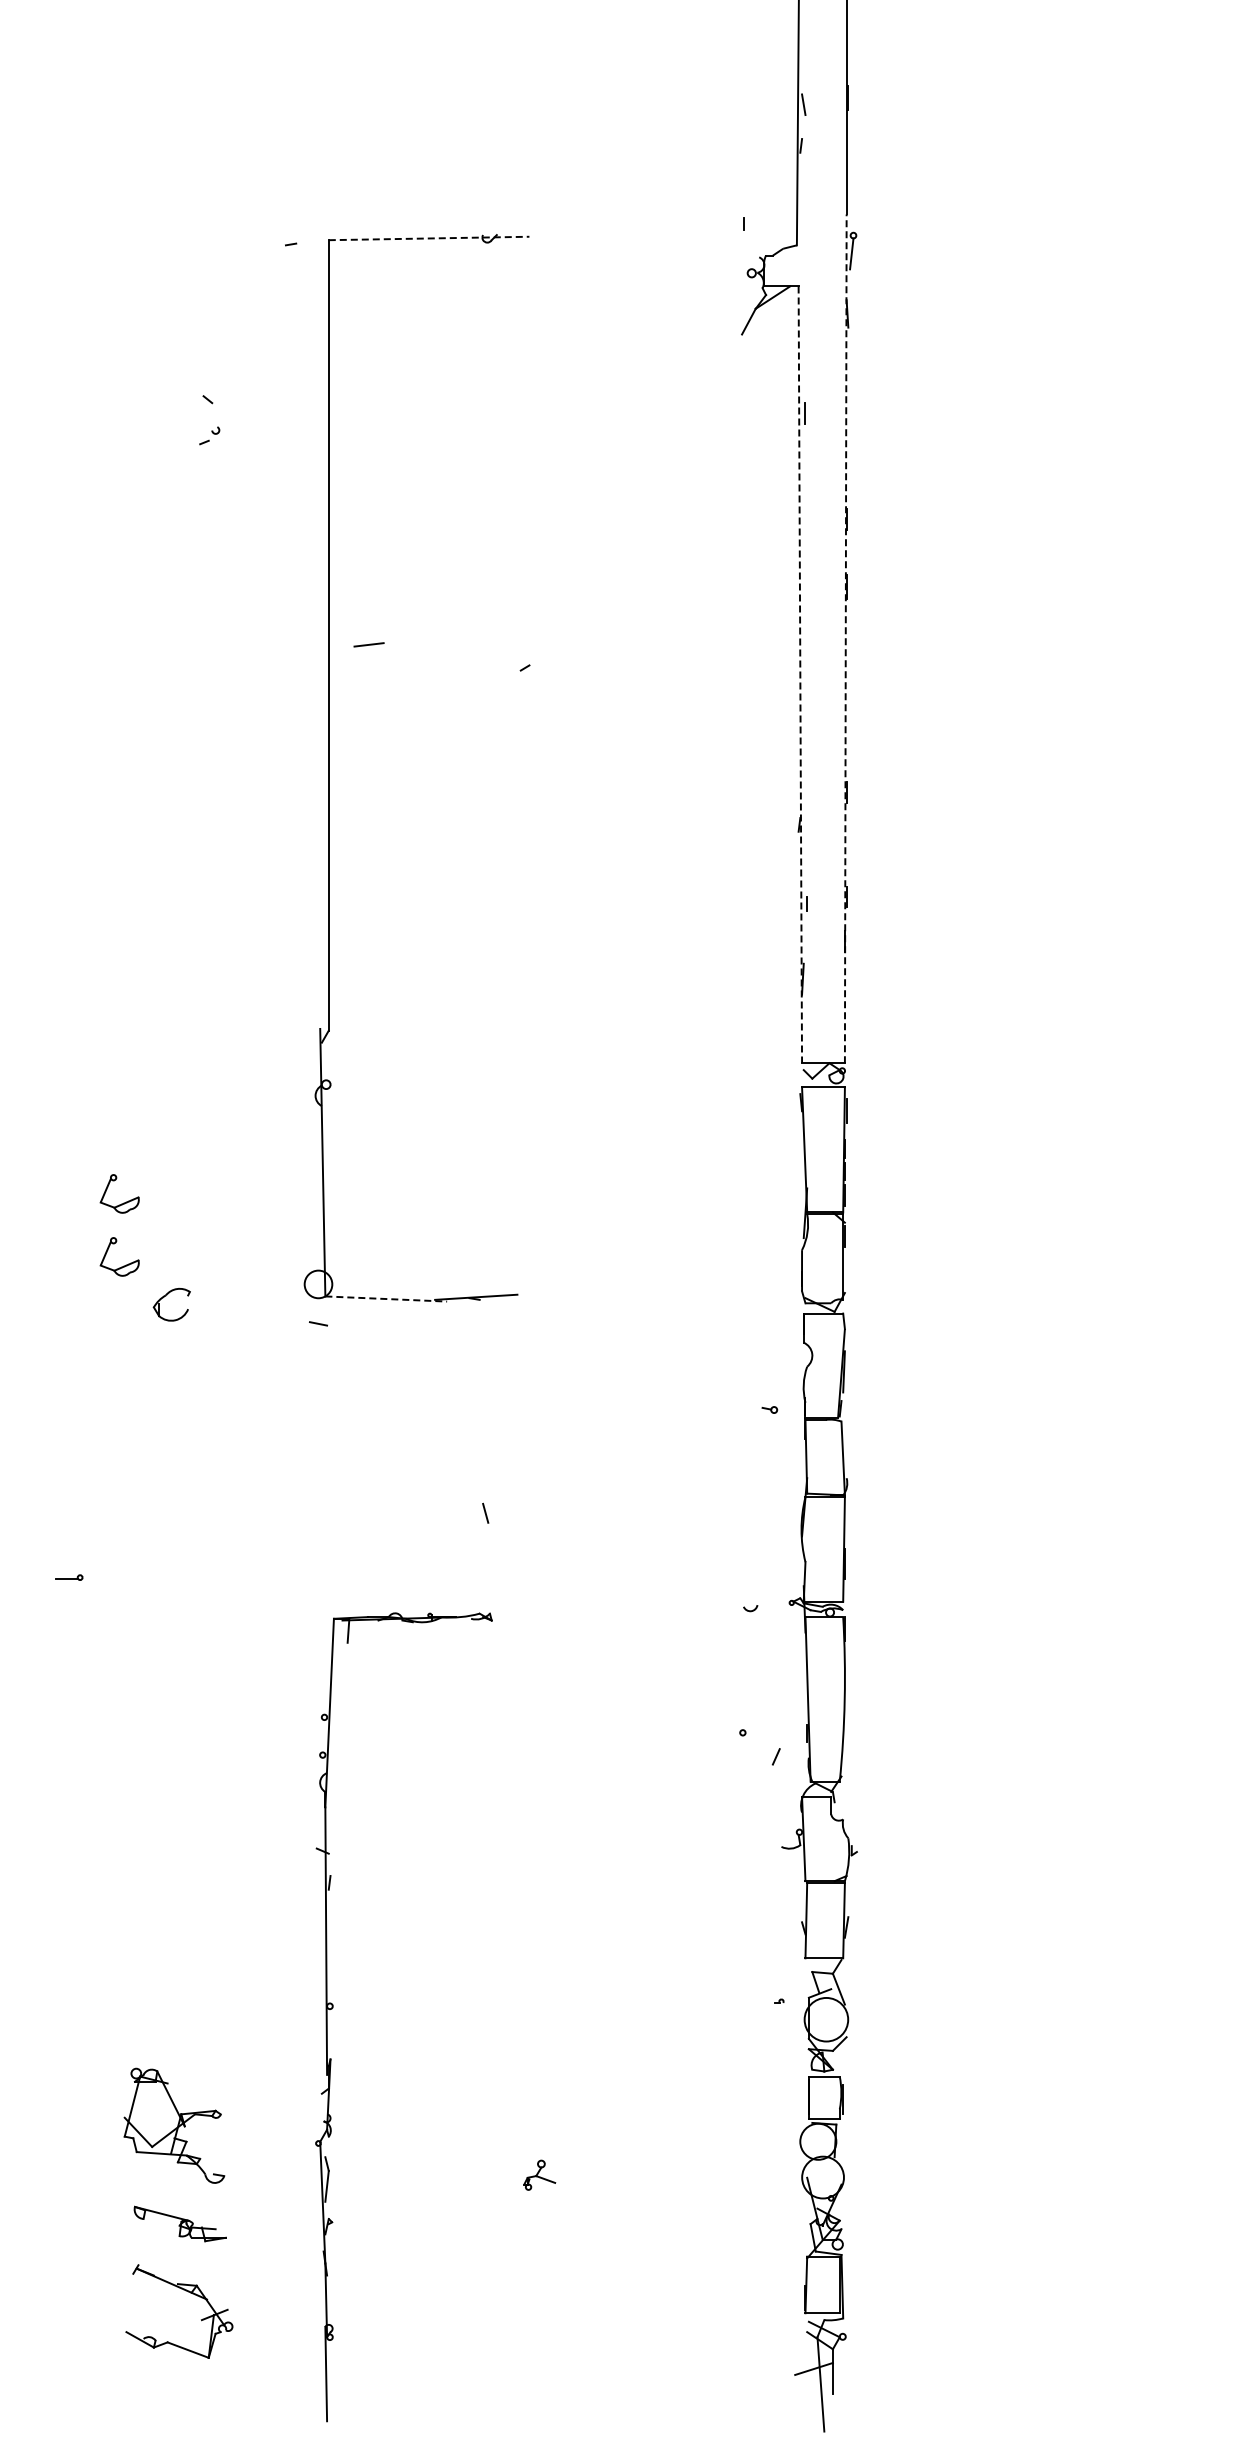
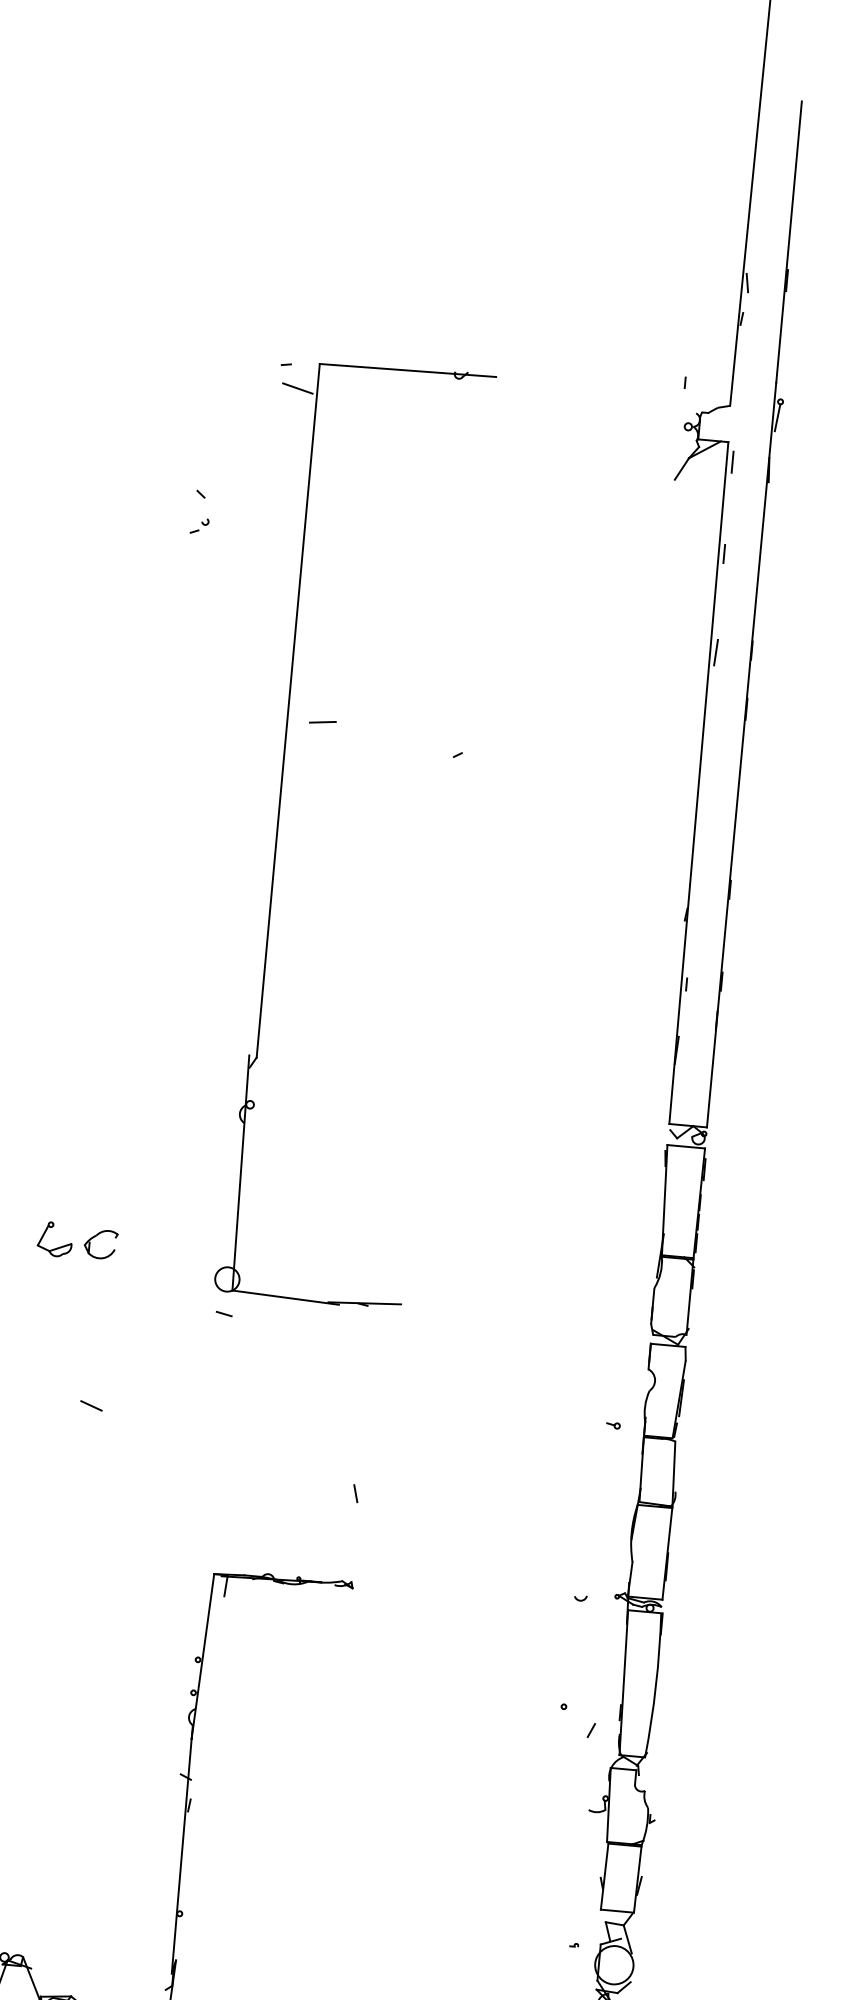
line: (429, 238) -> (408, 370), dashed -> solid
line: (306, 269) -> (297, 387), added
line: (805, 308) -> (732, 461), added
line: (806, 525) -> (716, 652), added
line: (845, 638) -> (741, 754), dashed -> solid
line: (800, 675) -> (698, 783), dashed -> solid
part: (123, 1202) -> (62, 1191), removed
part: (166, 1296) -> (96, 1236), moved
line: (386, 1299) -> (285, 1298), dashed -> solid
line: (177, 1441) -> (91, 1406), added

